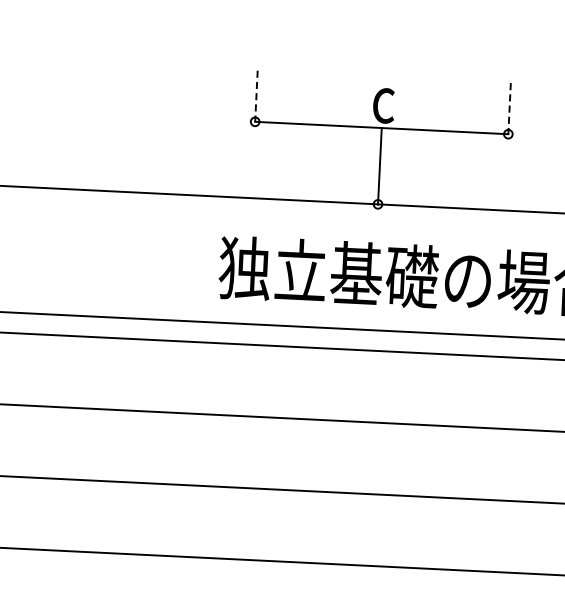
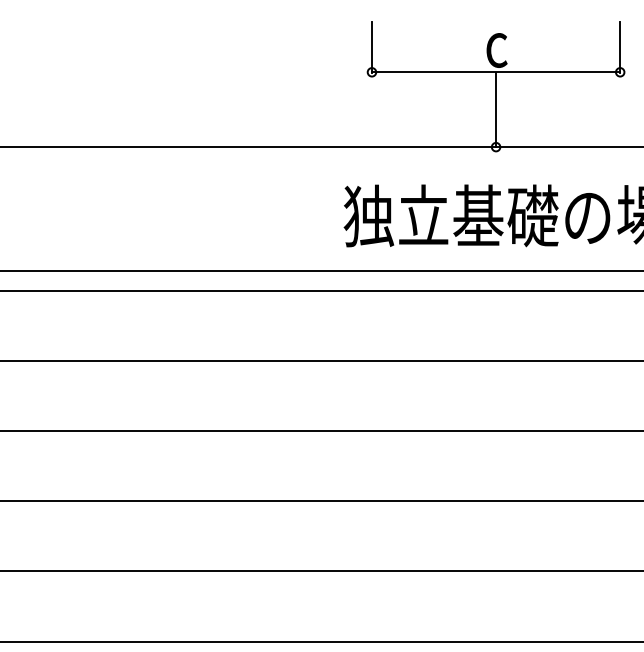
line: (255, 96) -> (371, 47), dashed -> solid
line: (509, 108) -> (620, 47), dashed -> solid

